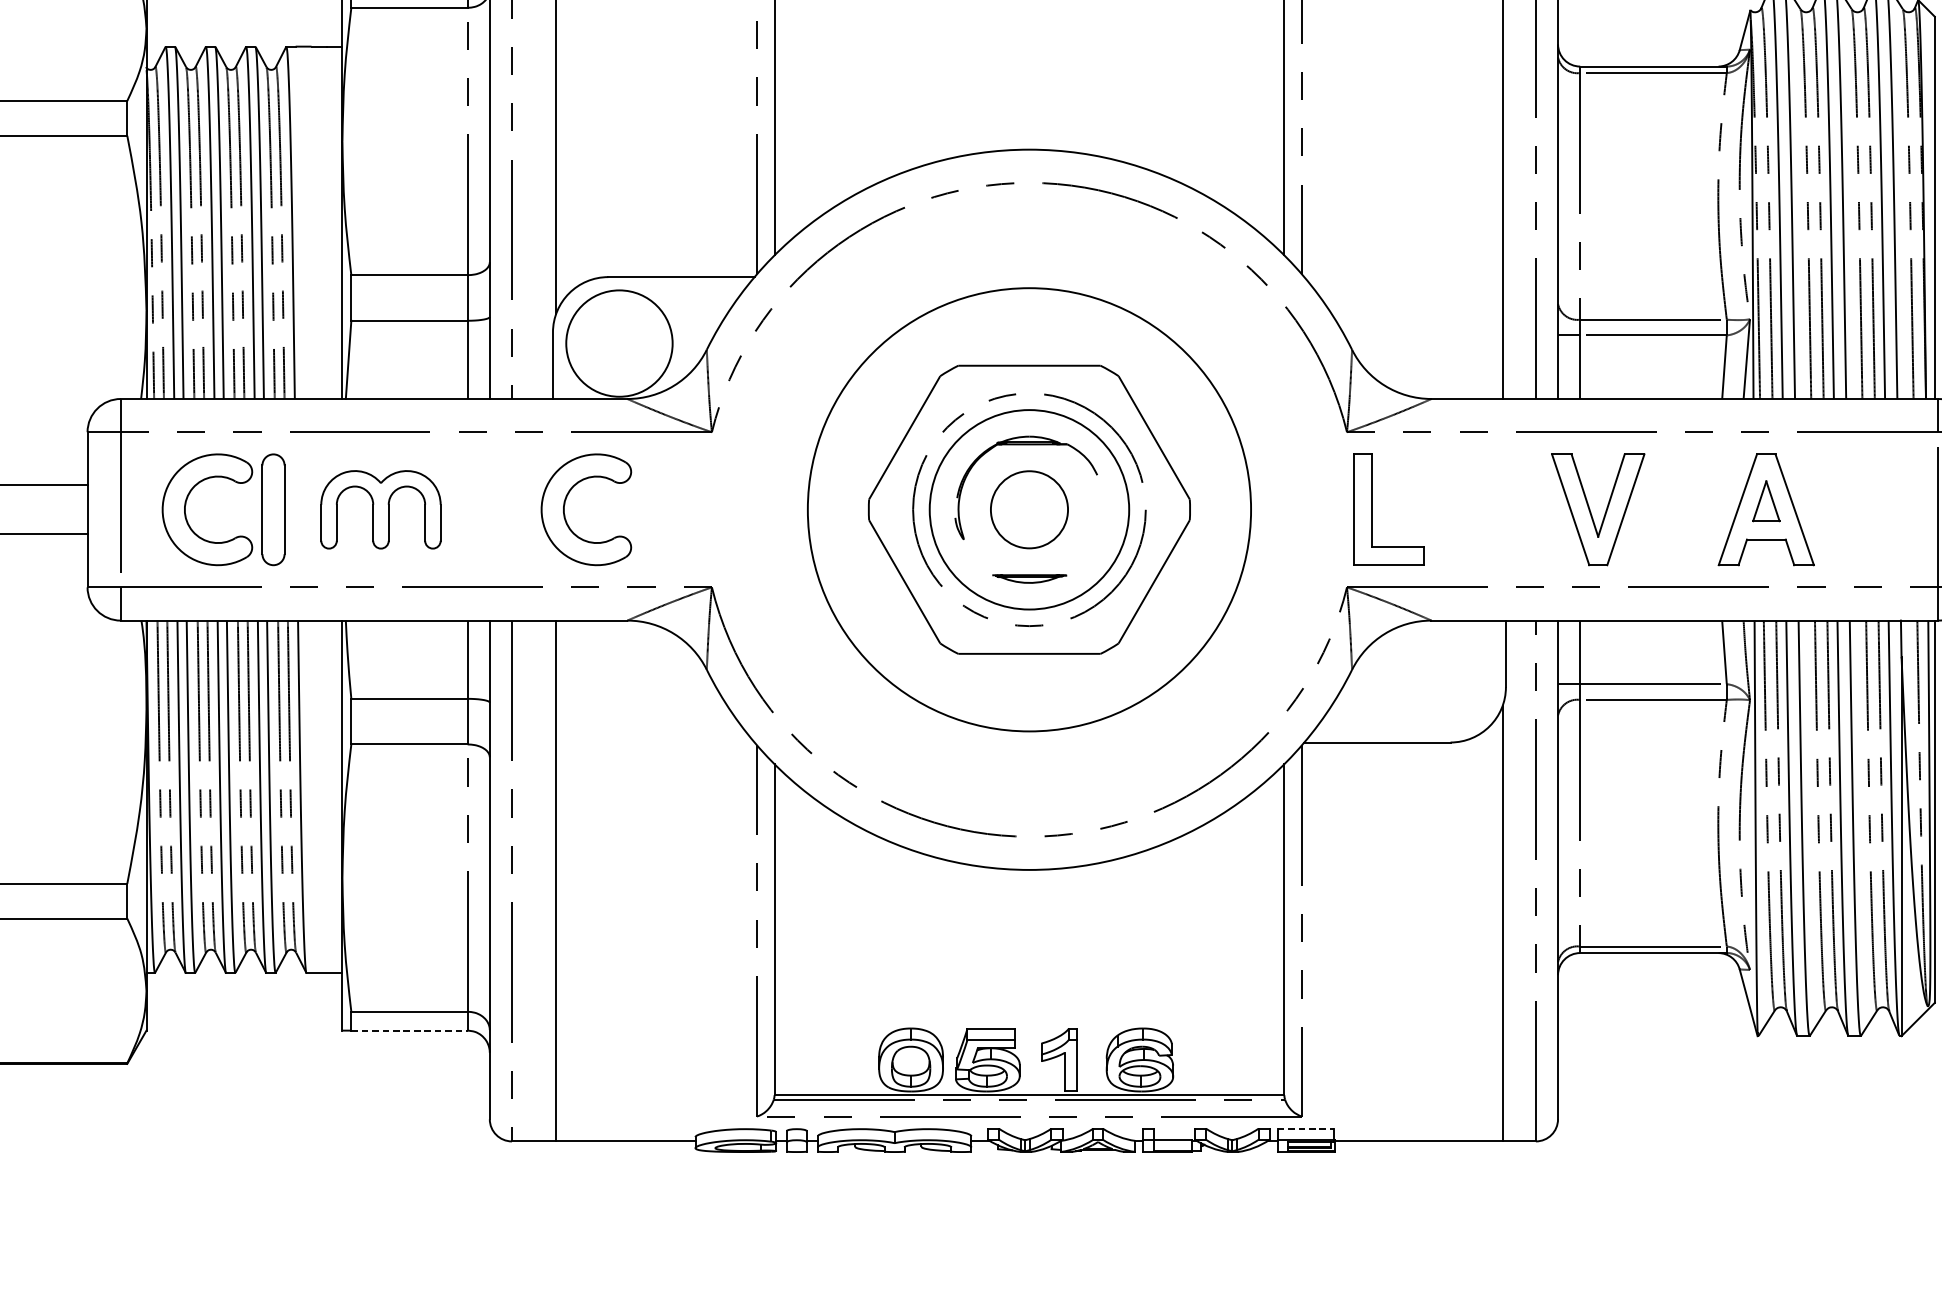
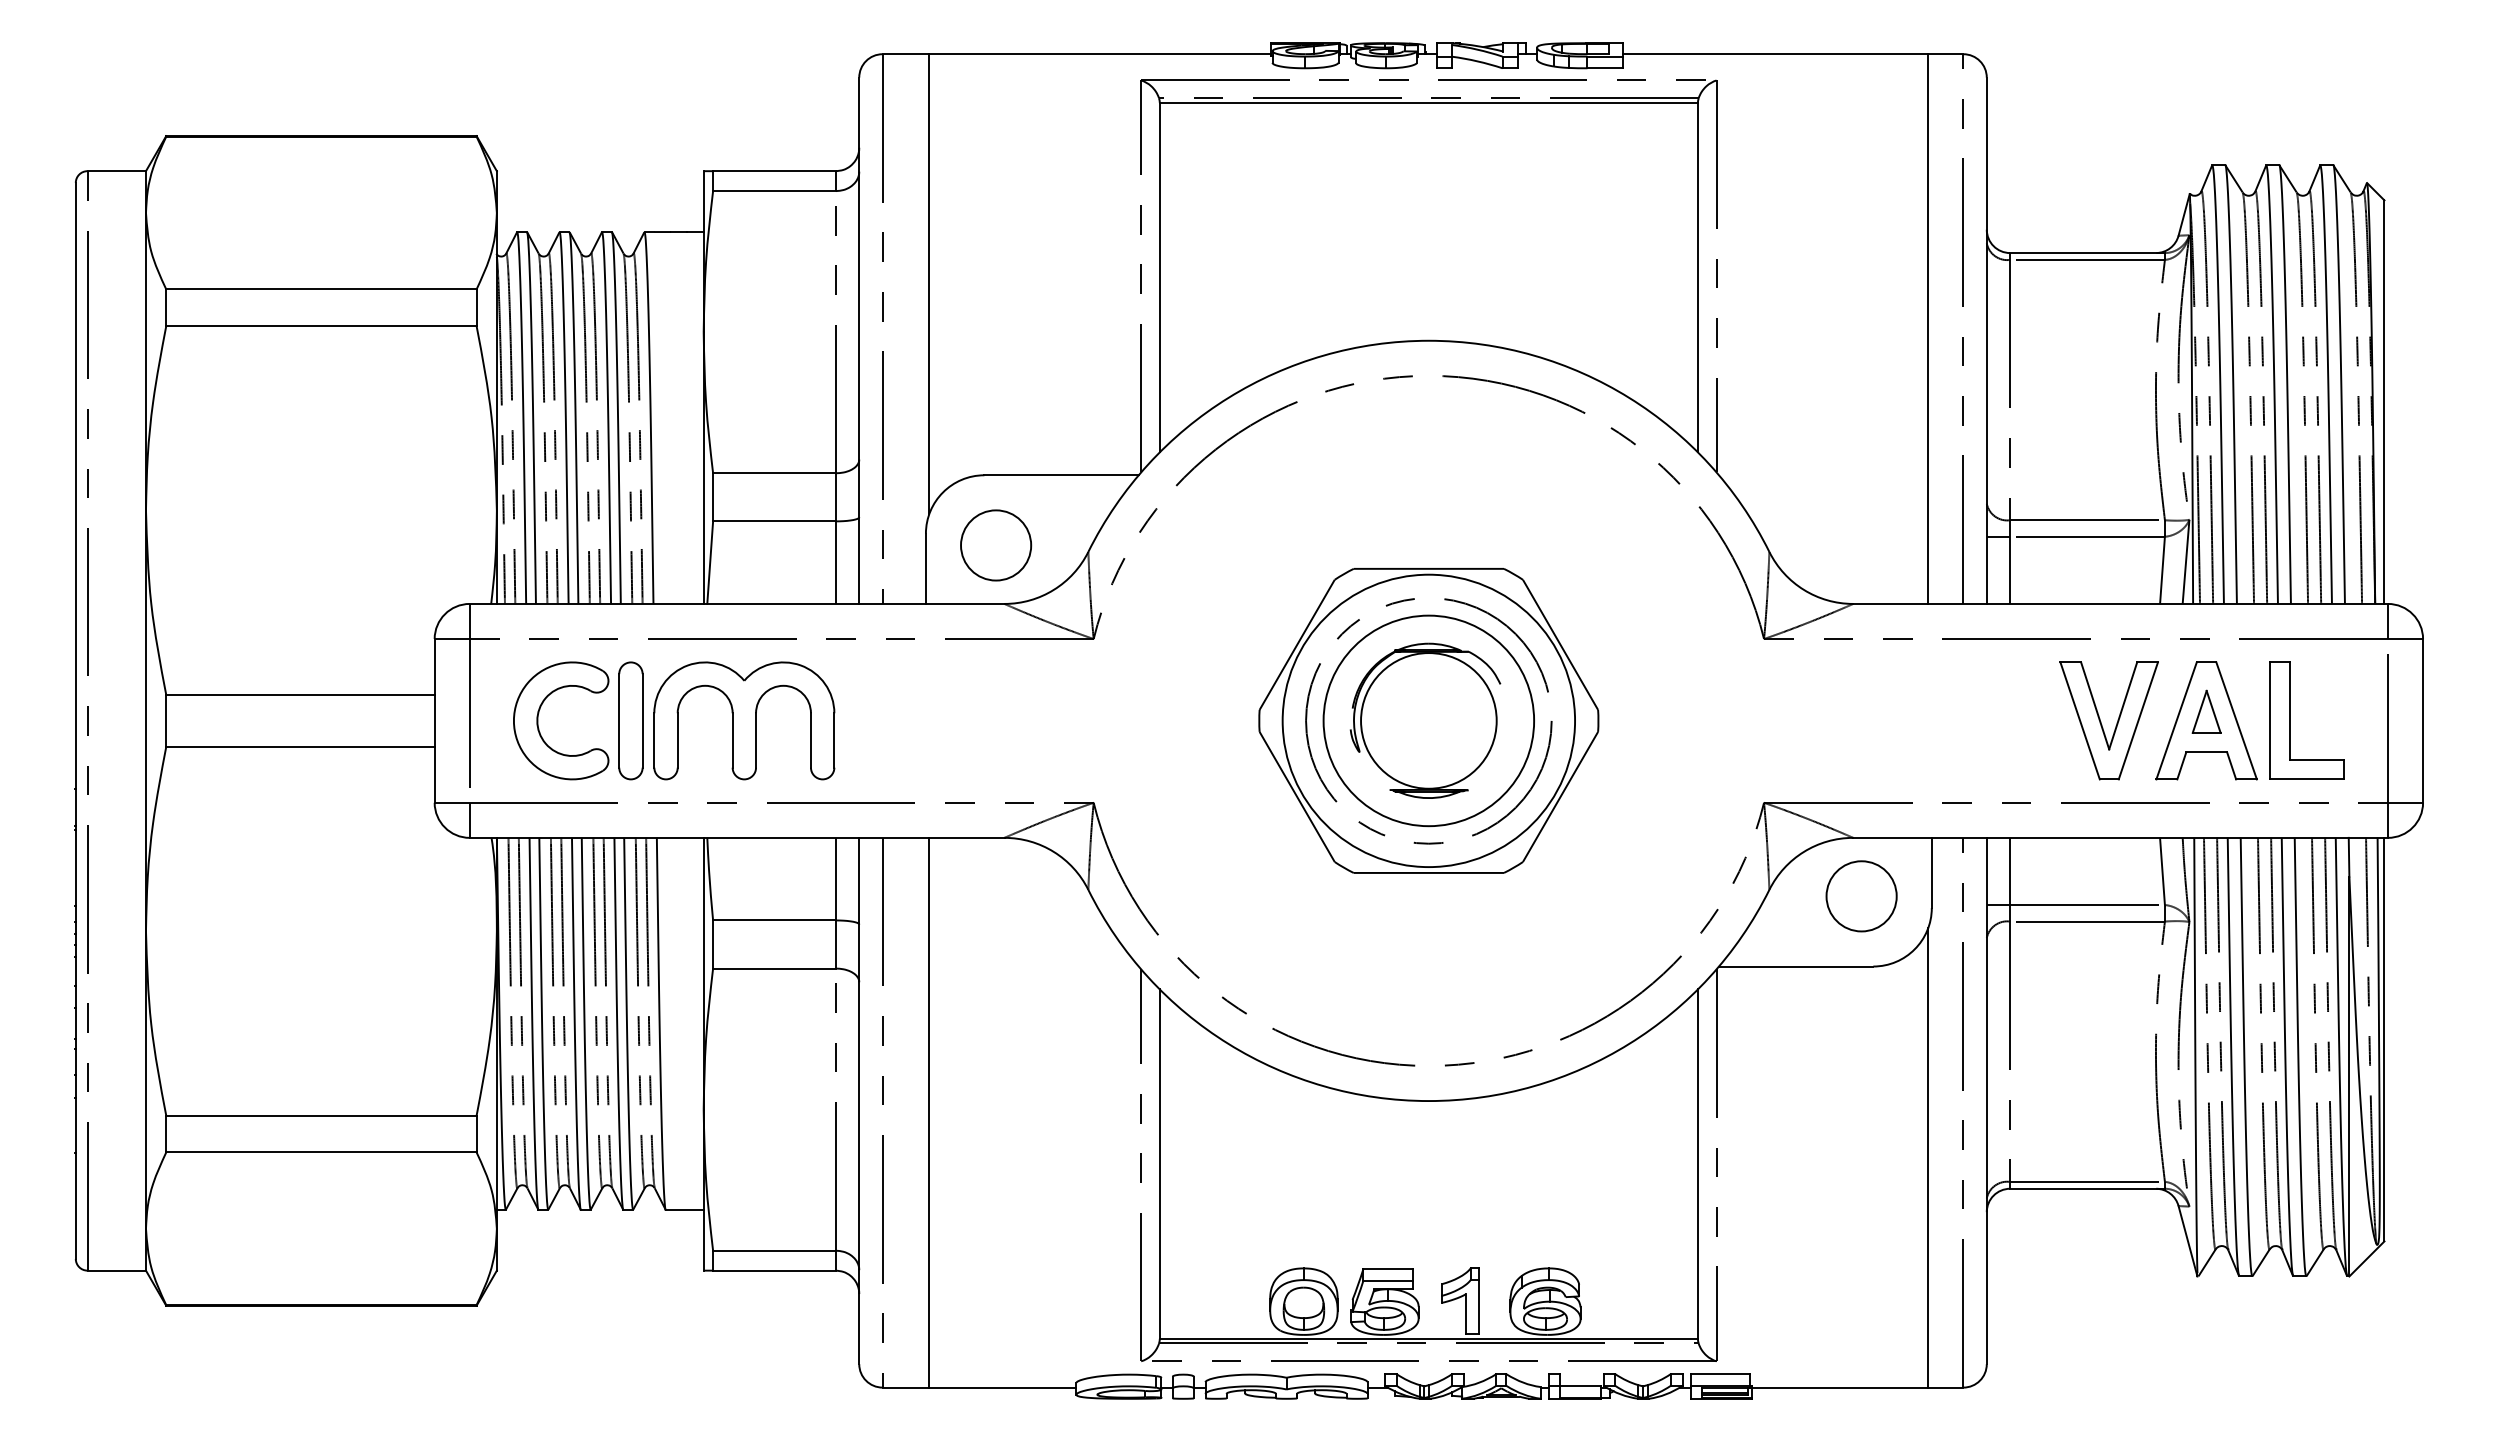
circle: (619, 343) -> (996, 545), size x0.62
part: (381, 509) -> (744, 720), size x1.43
part: (564, 509) -> (938, 720), removed
circle: (1029, 509) -> (1428, 720), size x0.62
circle: (1029, 509) -> (1428, 720), size x1.67
part: (1373, 509) -> (2290, 720), moved
part: (1590, 510) -> (2101, 721), moved
circle: (1439, 676) -> (1861, 896), added
line: (409, 1030) -> (774, 1270), dashed -> solid
line: (1305, 1129) -> (1720, 1374), dashed -> solid

